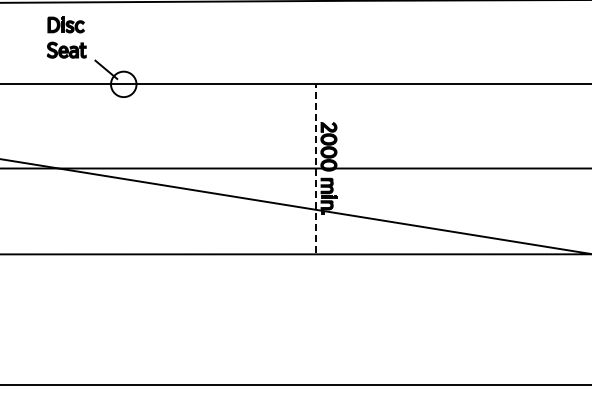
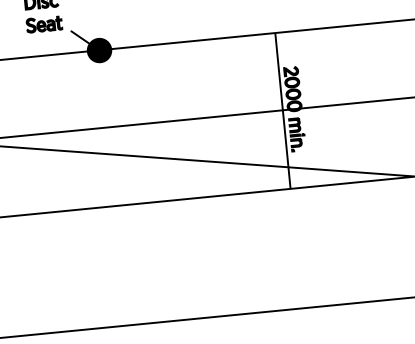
fill: (123, 84) -> (99, 50), added
line: (315, 168) -> (282, 110), dashed -> solid

